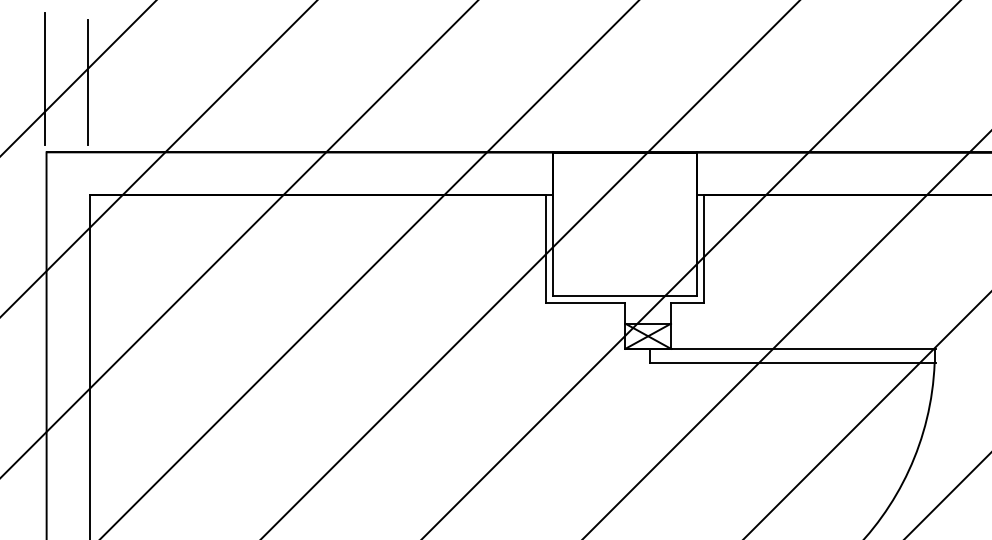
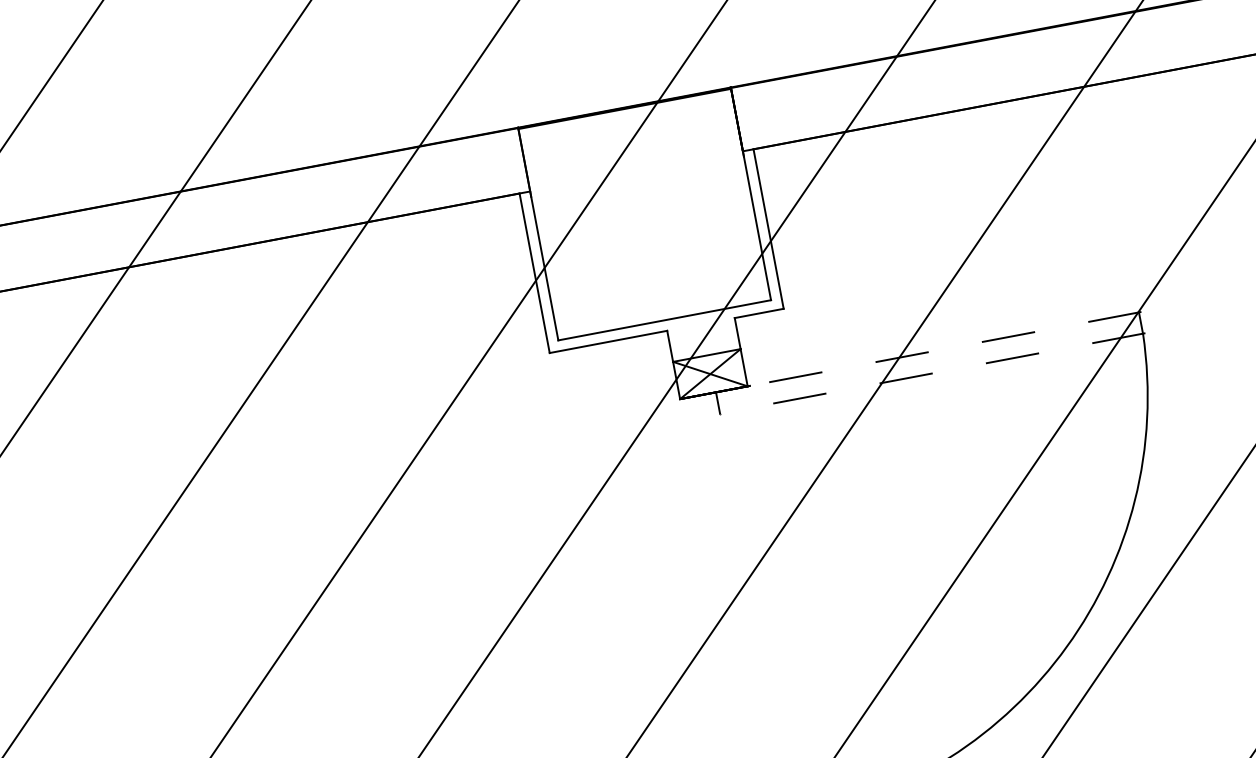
line: (792, 348) -> (927, 351), solid -> dashed
line: (792, 363) -> (932, 374), solid -> dashed

